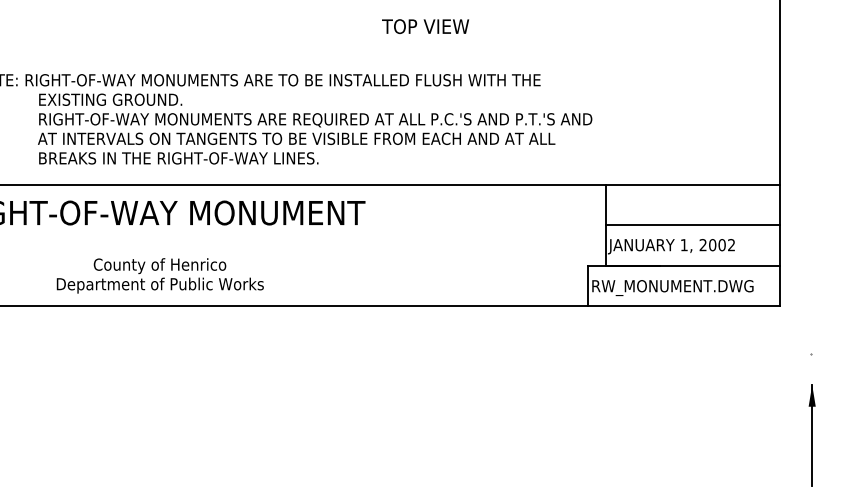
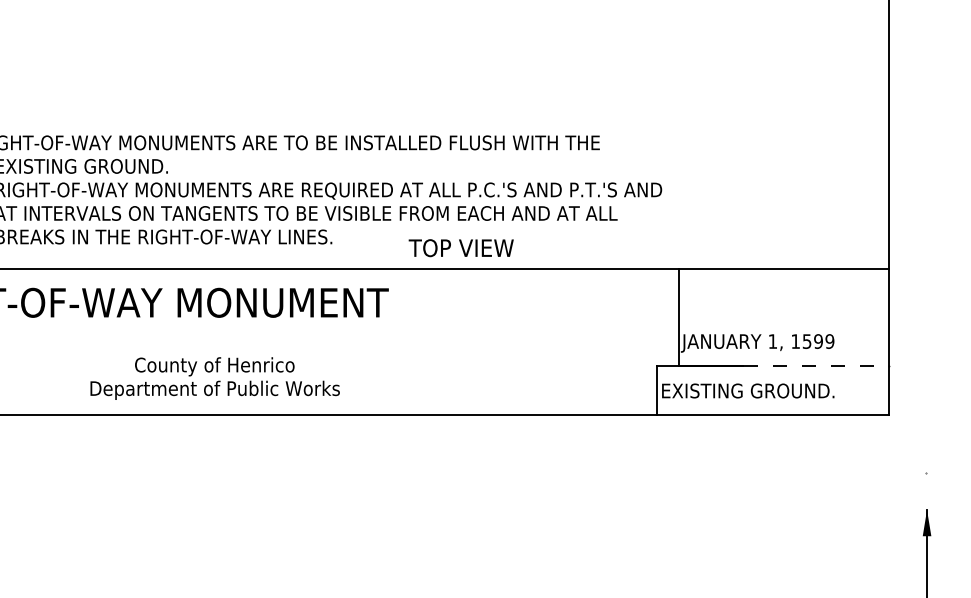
text: (425, 26) -> (461, 248), moved
line: (693, 225) -> (784, 317), removed
text: (717, 245) -> (812, 341), 2002 -> 1599
line: (720, 265) -> (816, 366), solid -> dashed
text: (159, 275) -> (214, 378), moved
text: (673, 288) -> (759, 393), RW_MONUMENT.DWG -> EXISTING GROUND.

